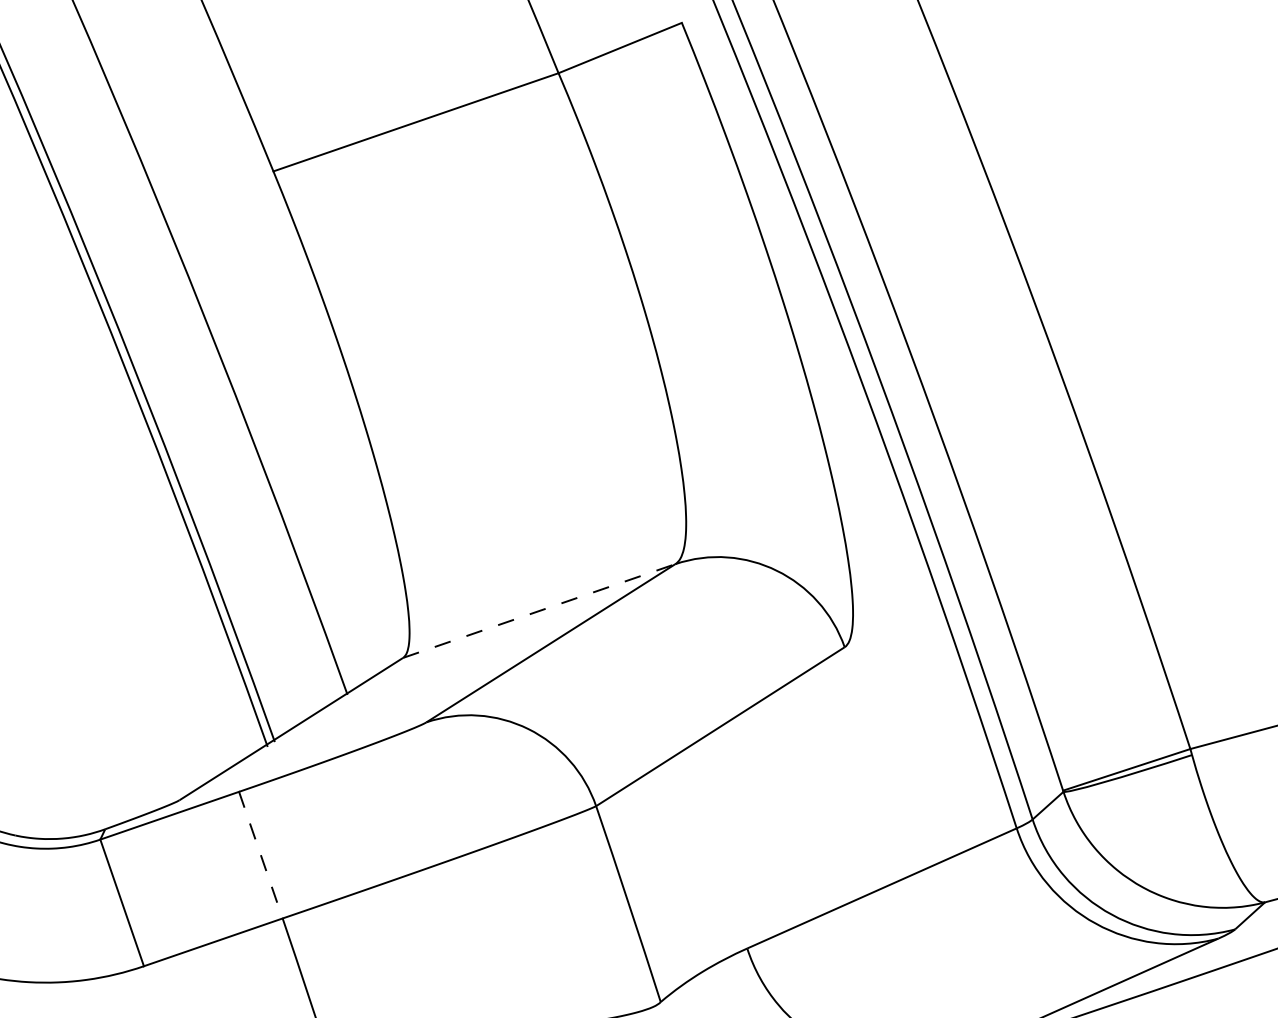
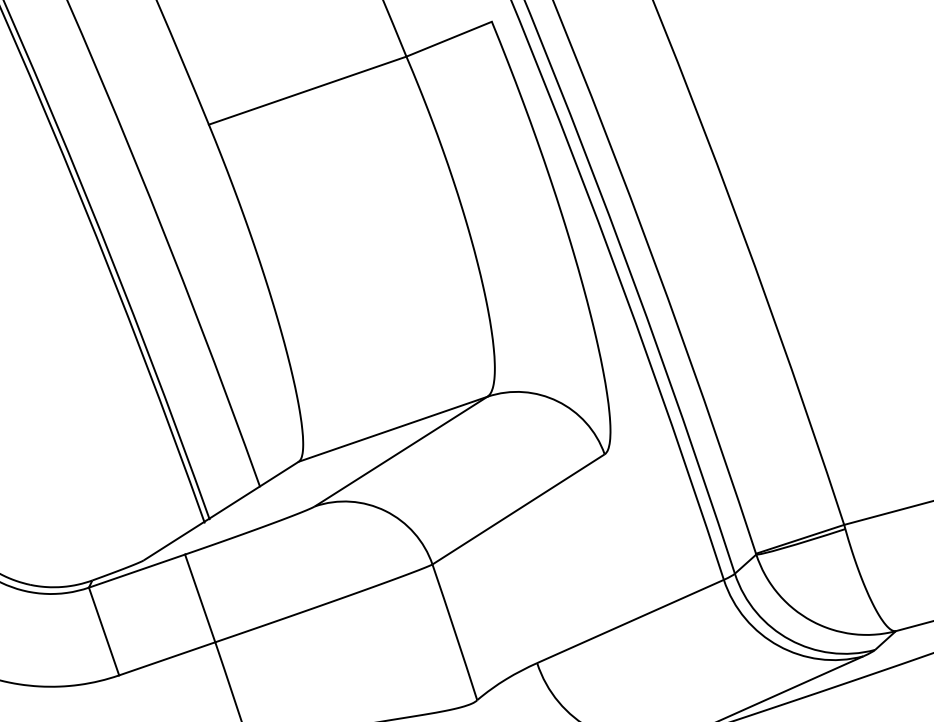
line: (539, 611) -> (393, 429), dashed -> solid
line: (261, 855) -> (200, 598), dashed -> solid

